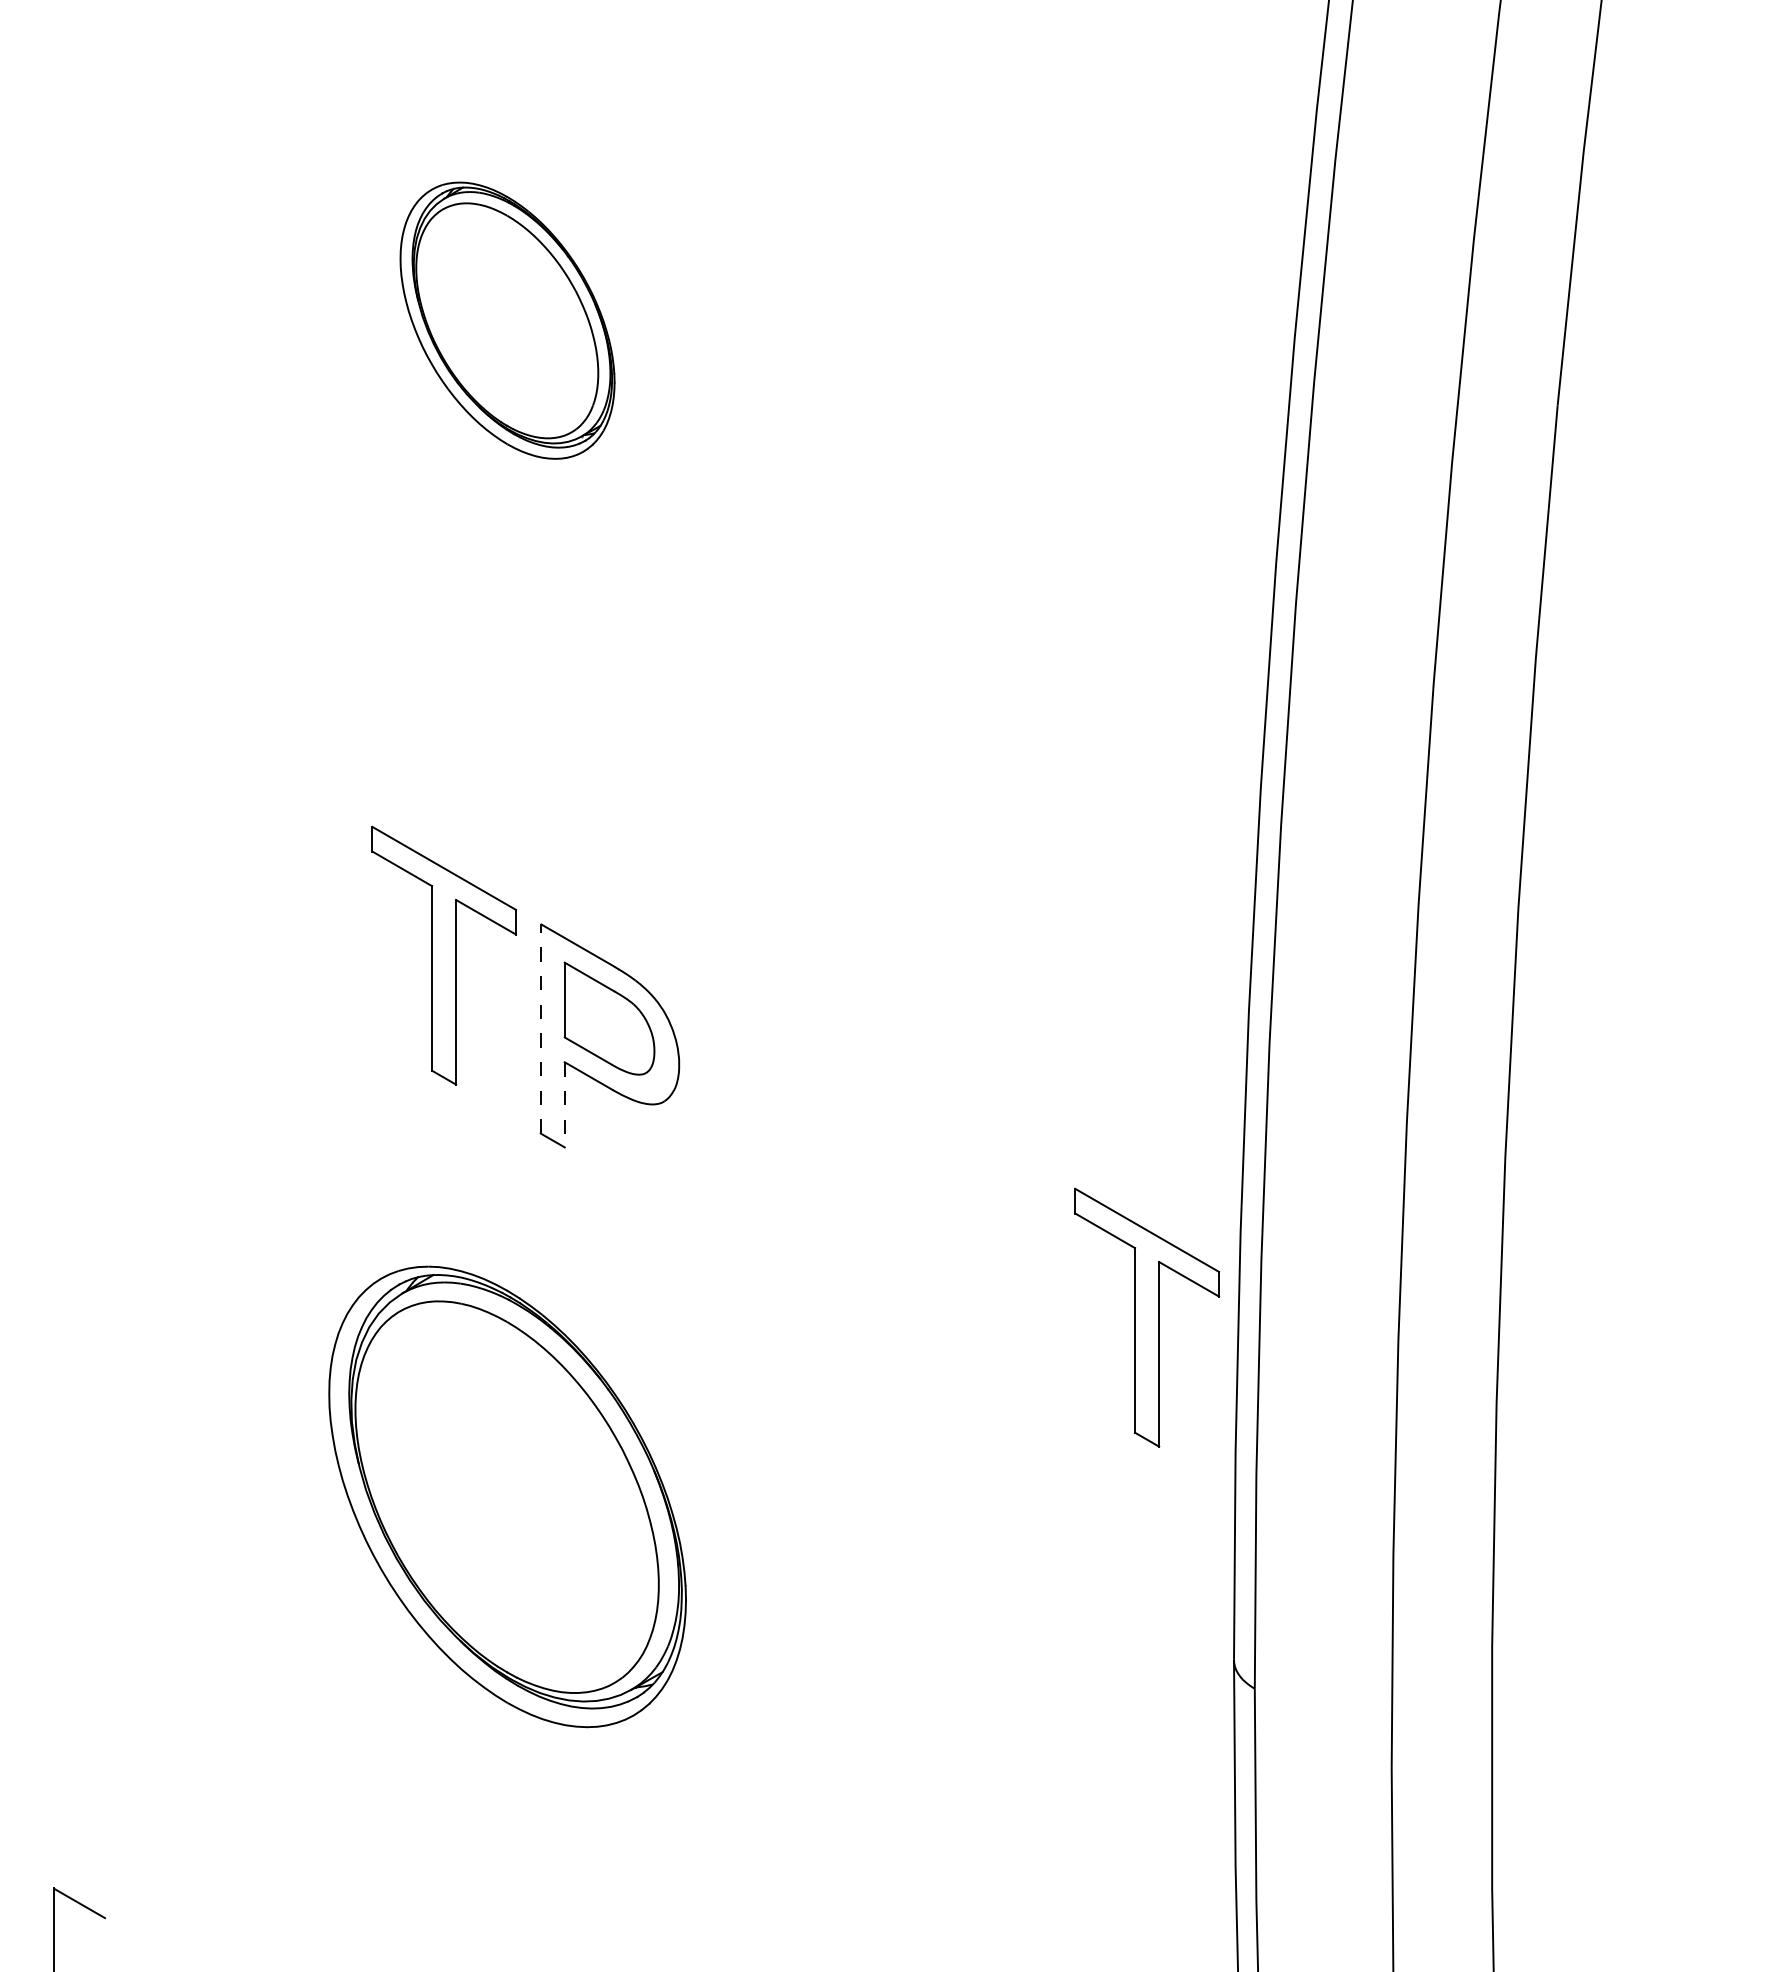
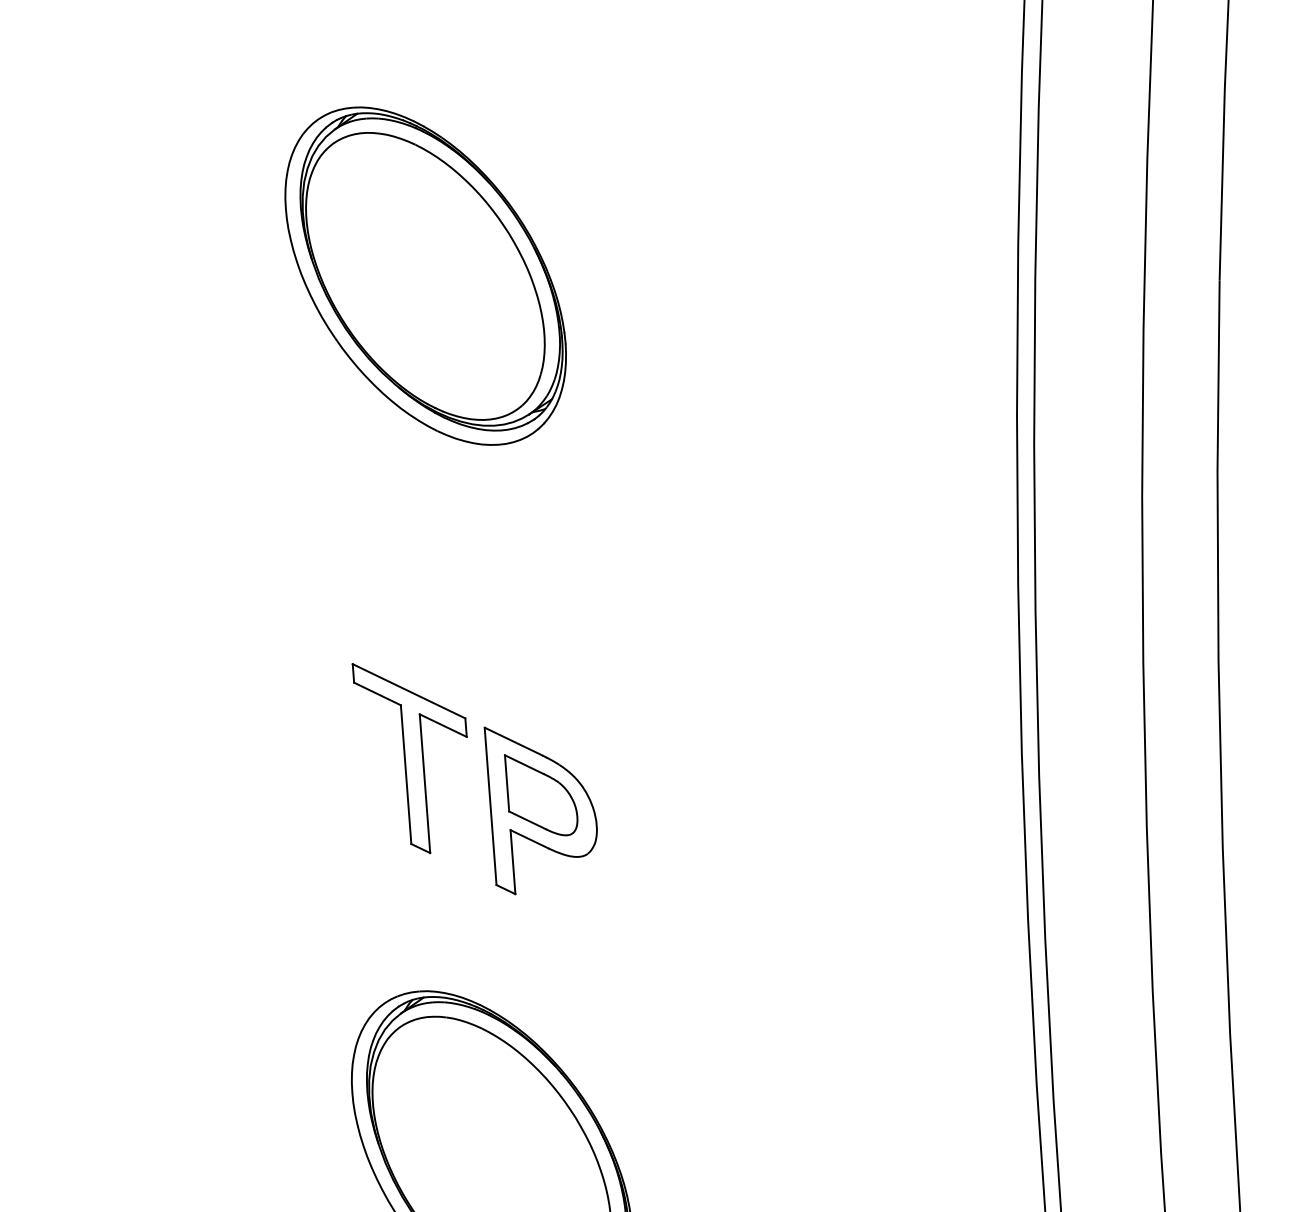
part: (507, 320) -> (425, 275), size x1.67
line: (540, 1028) -> (490, 806), dashed -> solid
line: (564, 1104) -> (512, 861), dashed -> solid
part: (1147, 1317) -> (962, 989), removed

